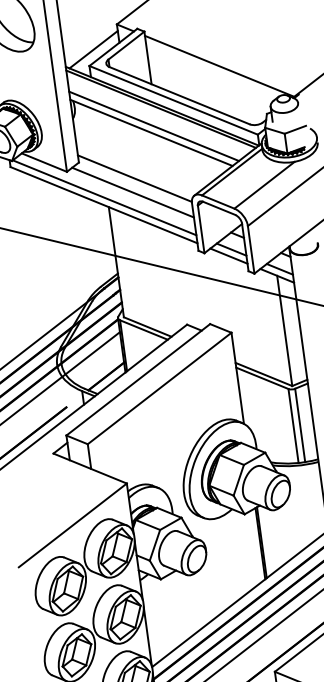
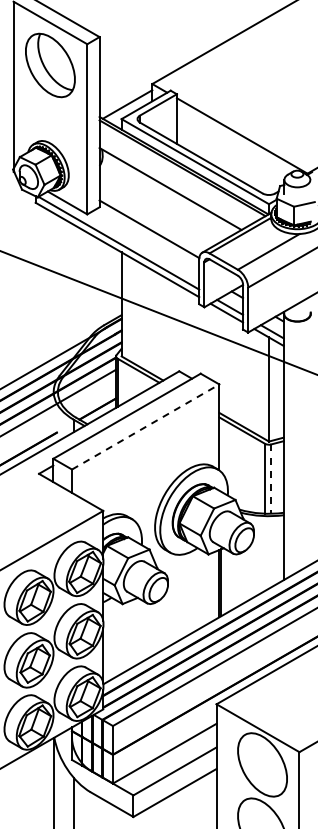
line: (153, 126) -> (173, 183), removed
line: (132, 192) -> (145, 241), removed
line: (160, 387) -> (146, 426), solid -> dashed
line: (300, 425) -> (271, 479), solid -> dashed

